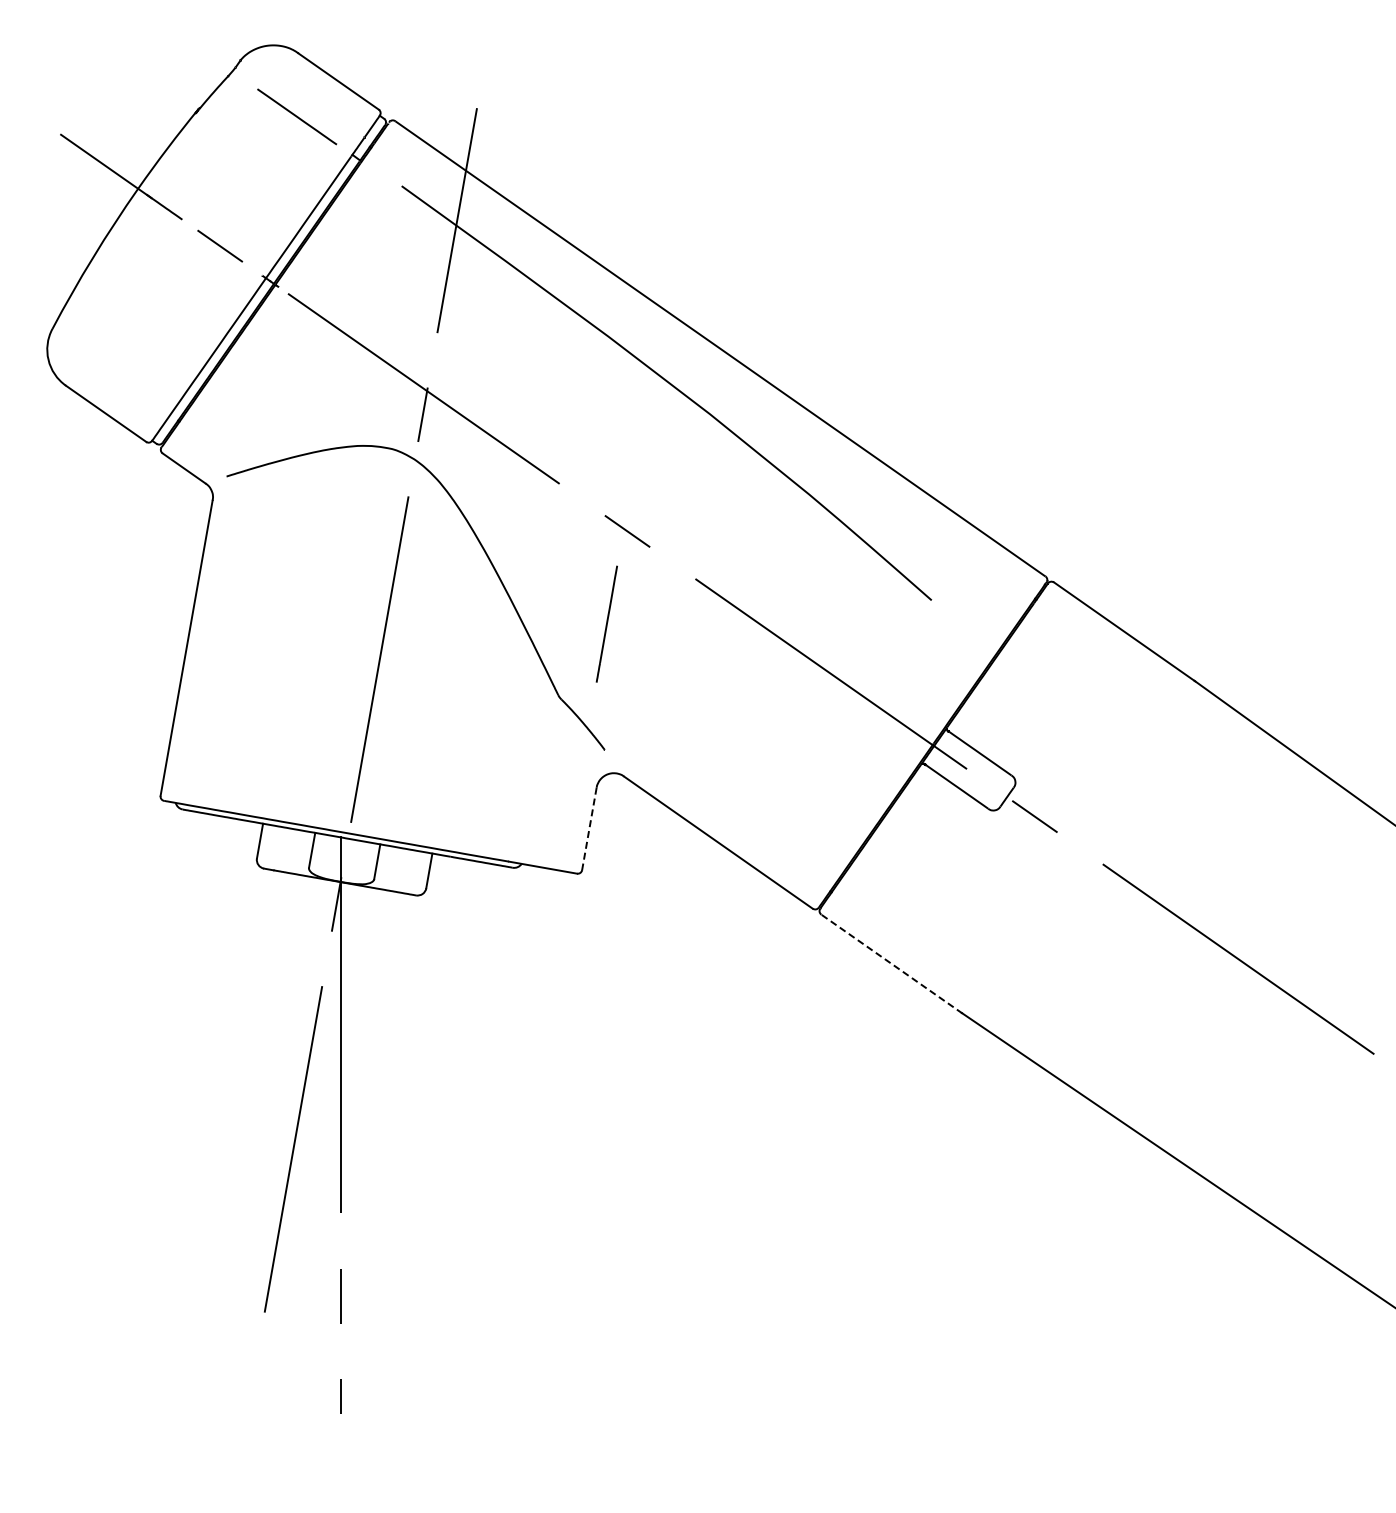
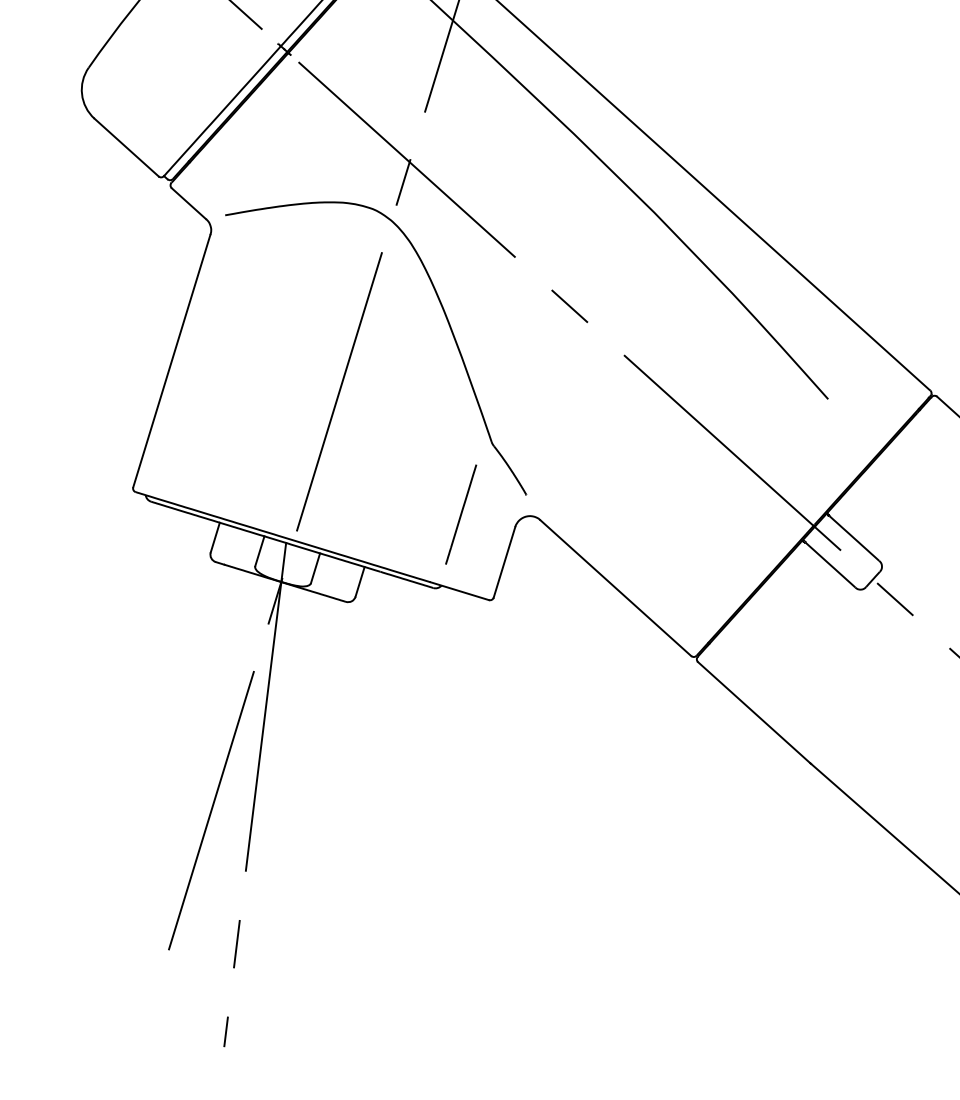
line: (606, 623) -> (460, 513), moved
line: (589, 829) -> (504, 562), dashed -> solid
line: (891, 963) -> (754, 712), dashed -> solid

